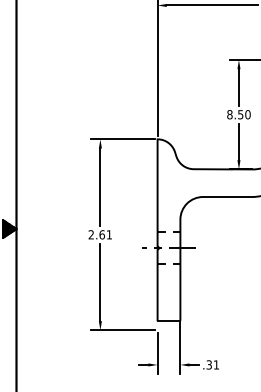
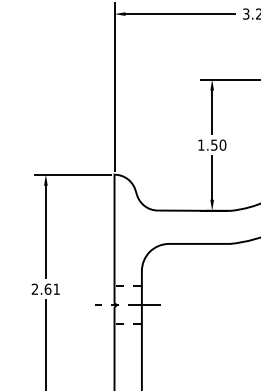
text: (229, 114) -> (200, 144), 8.50 -> 1.50

